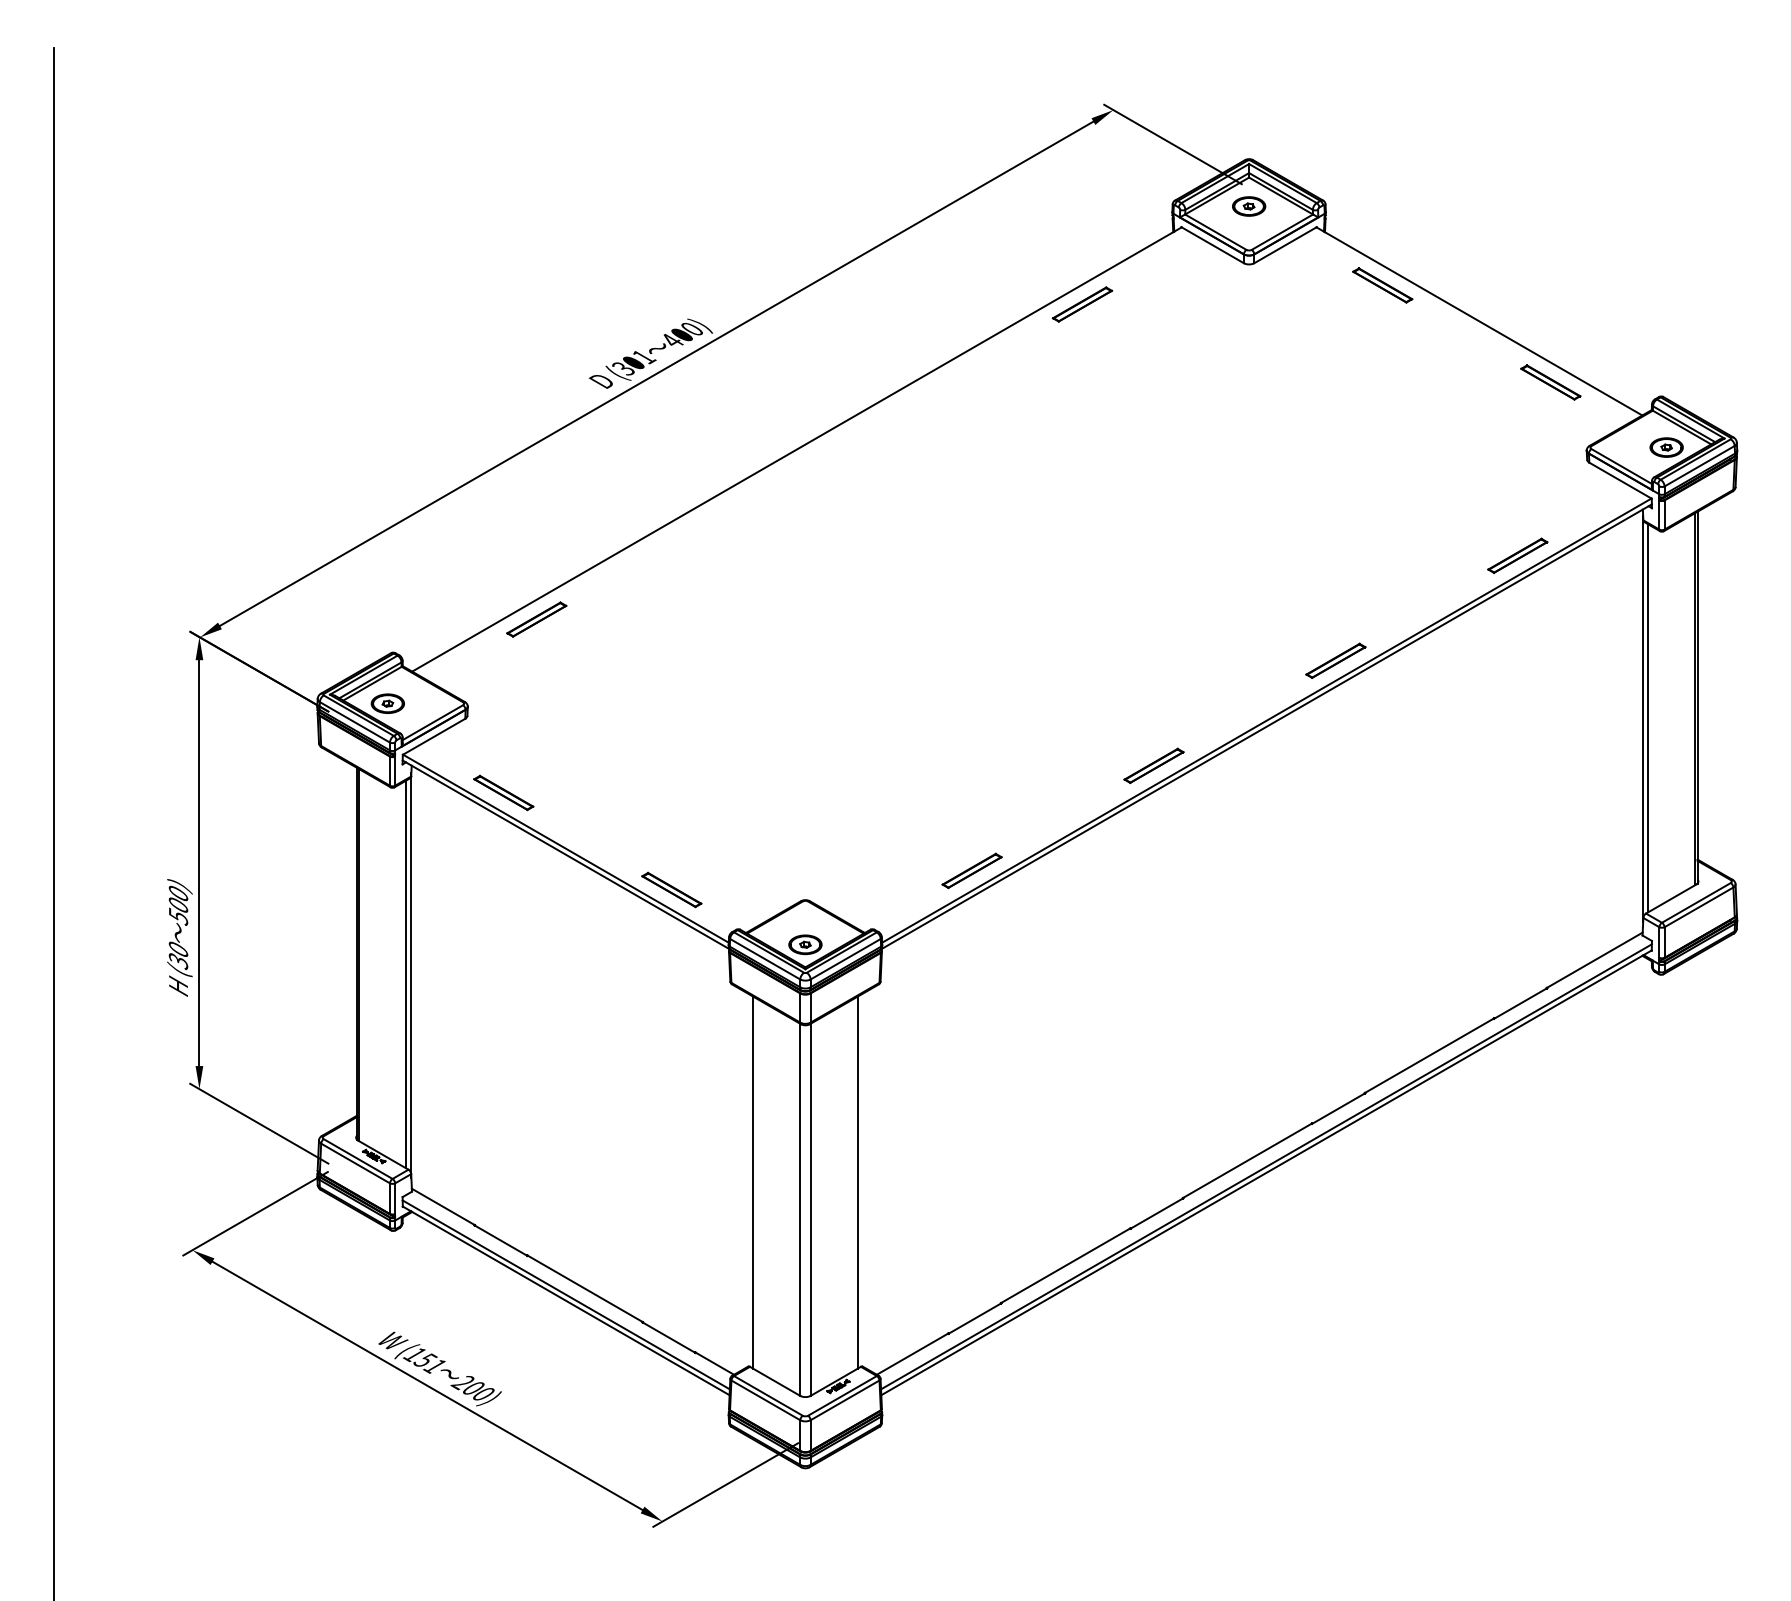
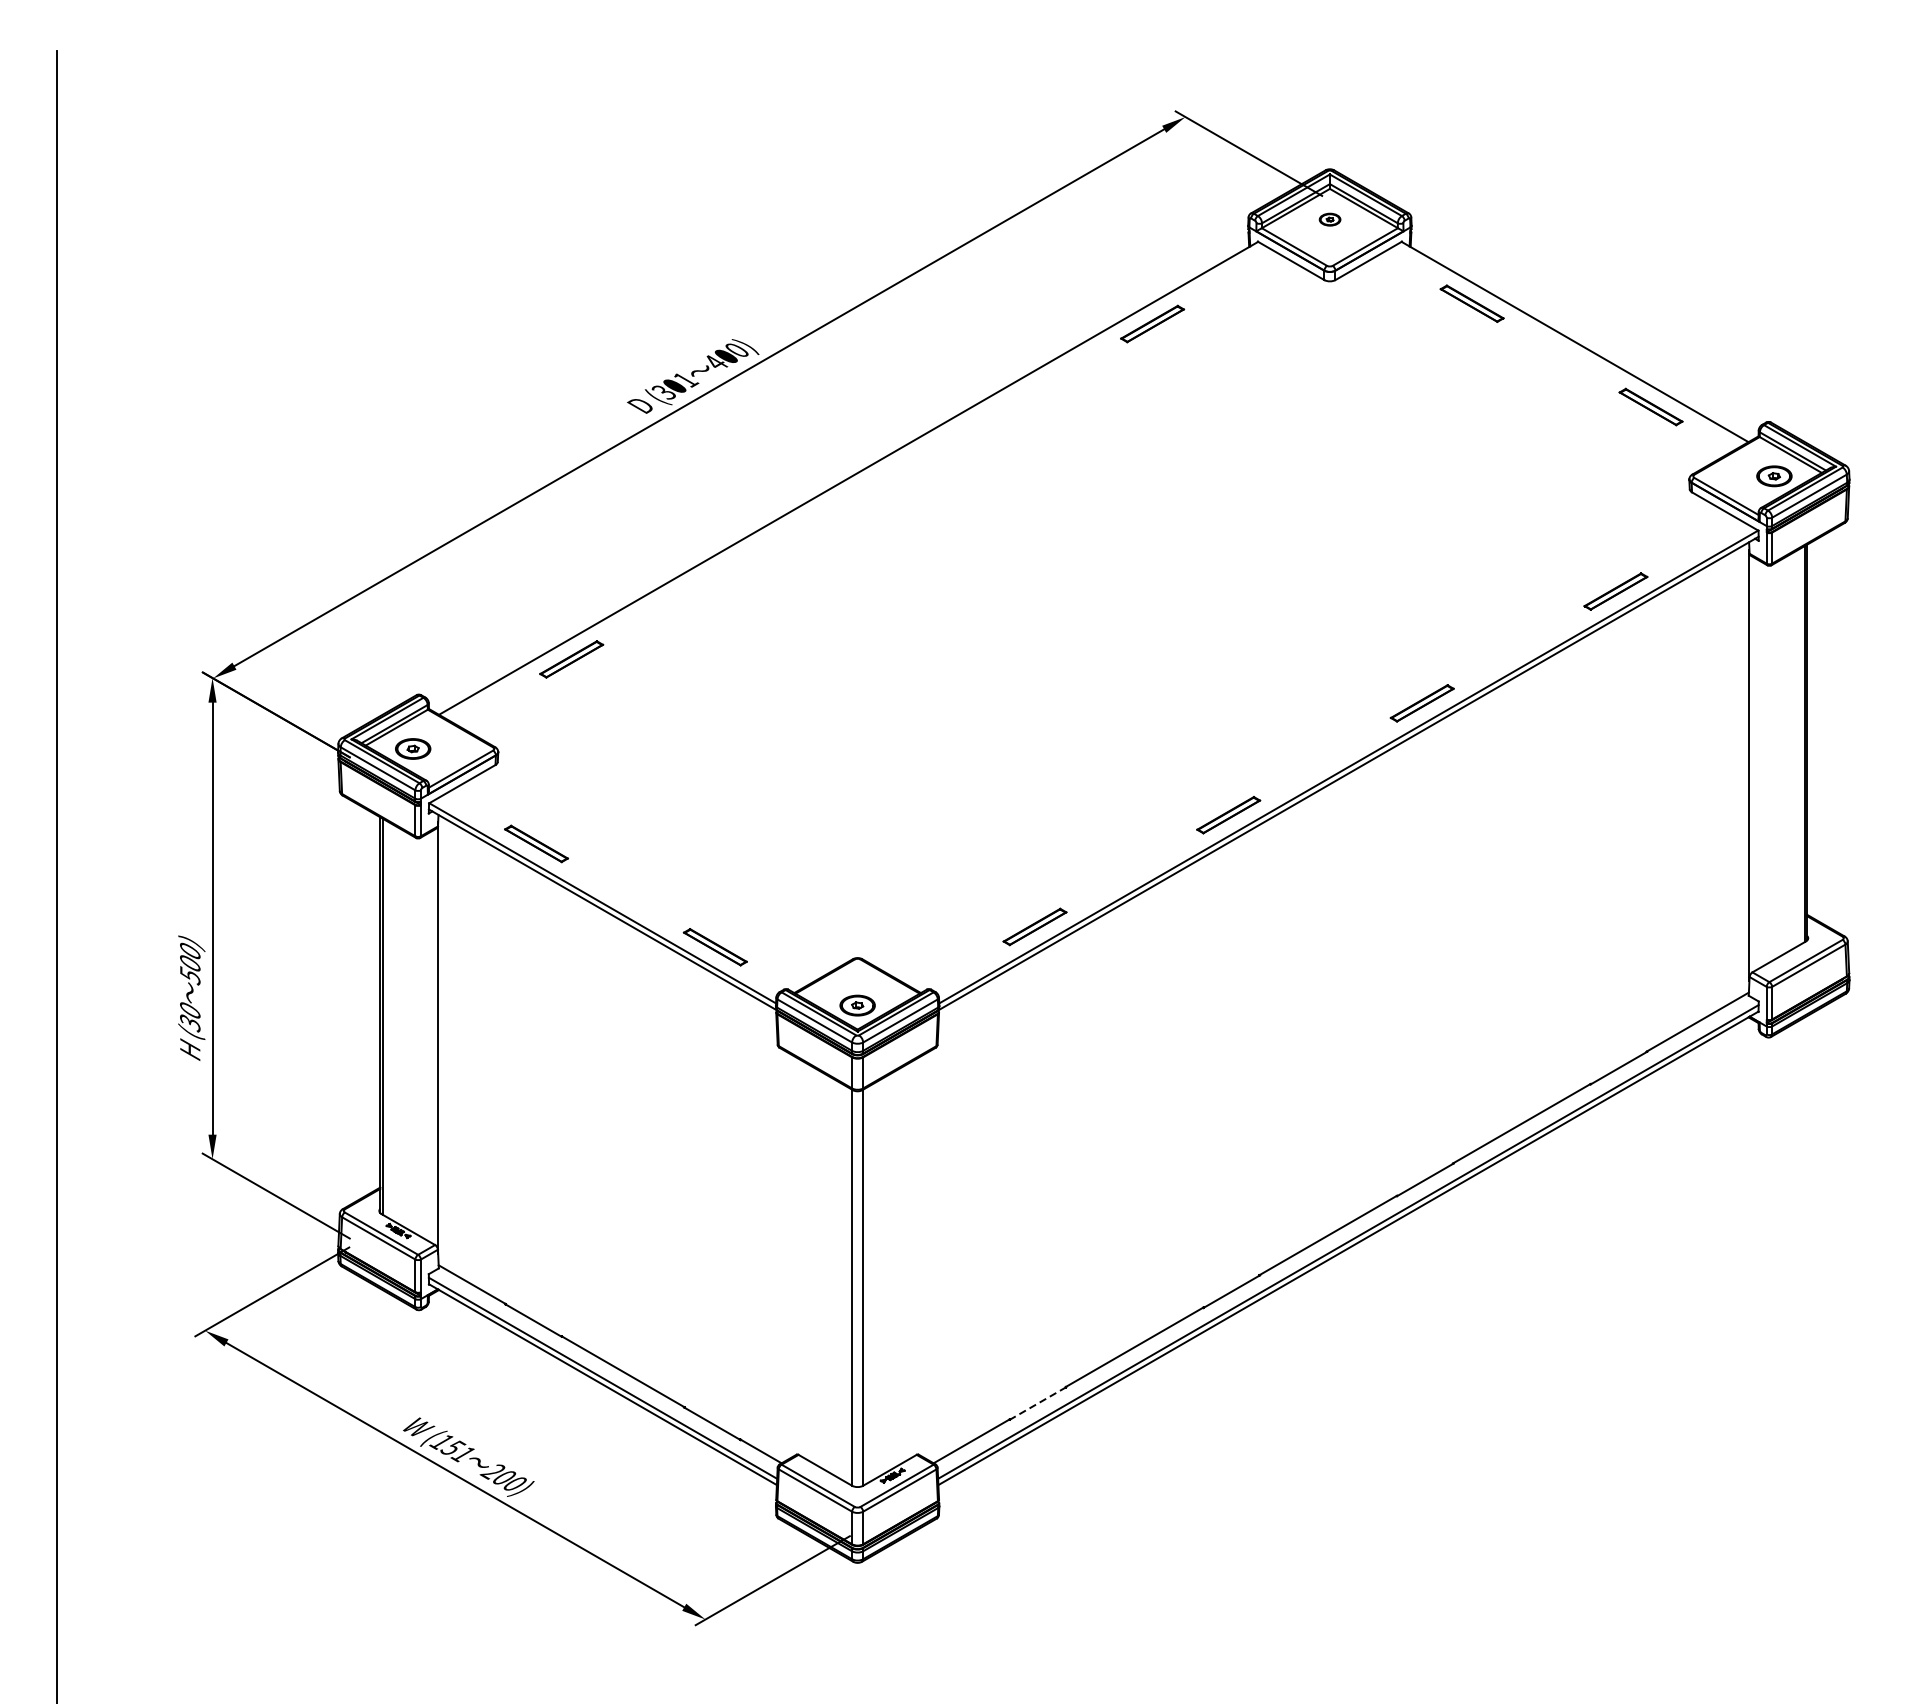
part: (1249, 206) -> (1330, 219), size x0.6
line: (1648, 718) -> (1755, 764), removed
line: (406, 974) -> (432, 1037), removed
line: (753, 1182) -> (802, 1258), removed
line: (857, 1182) -> (913, 1258), removed
line: (974, 1318) -> (1037, 1403), solid -> dashed

